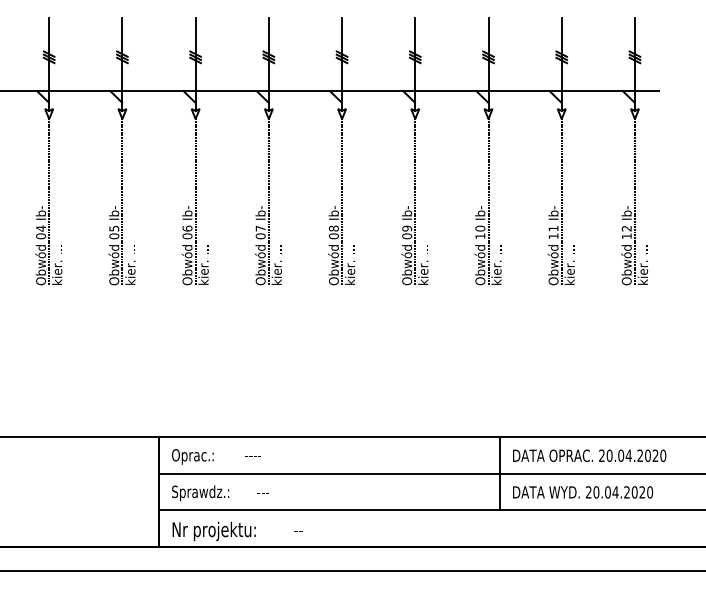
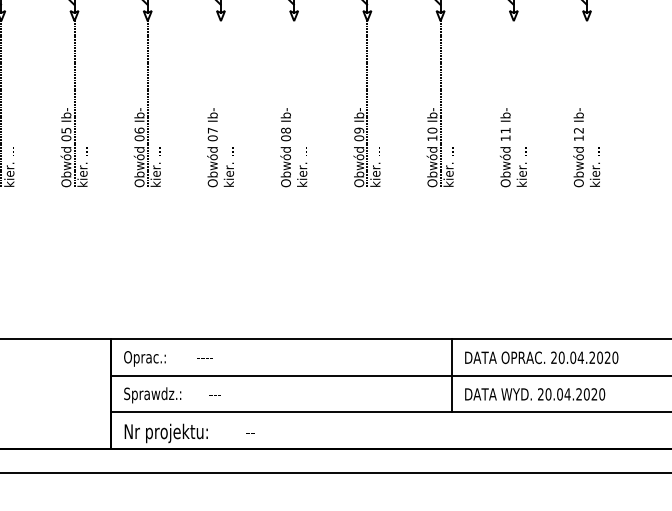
line: (268, 202) -> (220, 104), removed
line: (342, 202) -> (294, 104), removed
line: (561, 202) -> (513, 104), removed
line: (634, 202) -> (586, 104), removed

